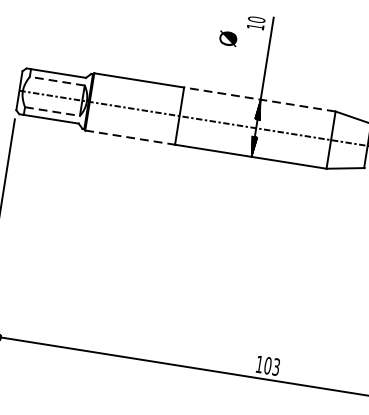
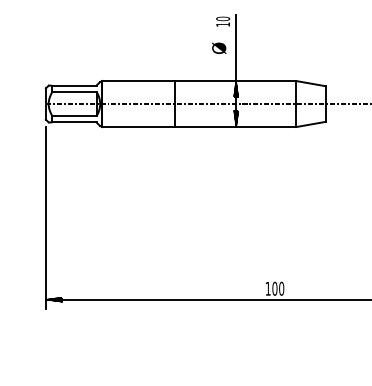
text: (228, 37) -> (219, 47), moved
line: (56, 80) -> (73, 91), dashed -> solid
line: (259, 100) -> (235, 81), dashed -> solid
line: (52, 111) -> (74, 116), dashed -> solid
line: (131, 138) -> (139, 127), dashed -> solid
text: (276, 366) -> (281, 288), 103 -> 100

